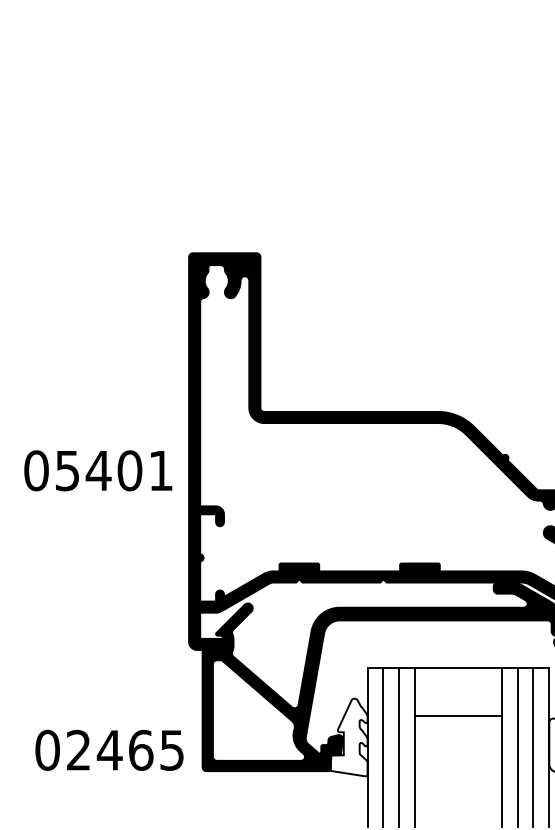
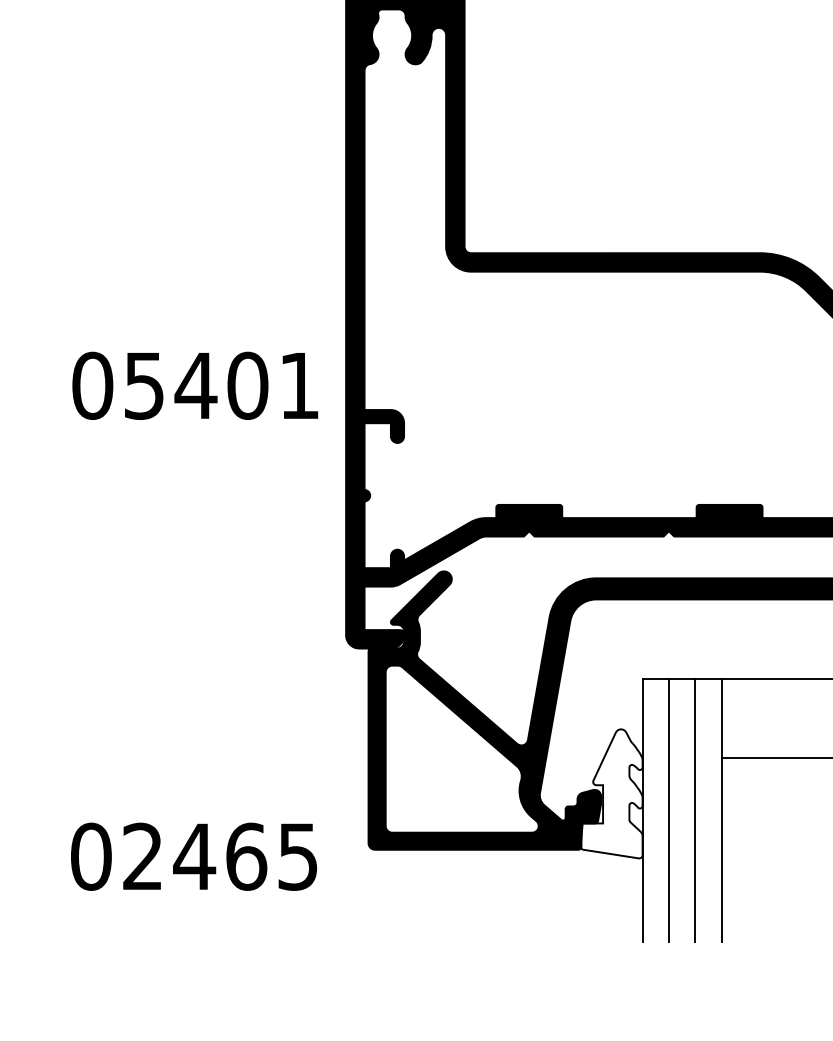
text: (98, 470) -> (195, 385), moved
text: (109, 749) -> (194, 855), moved

